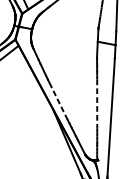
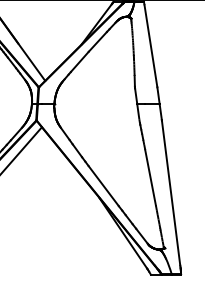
line: (58, 101) -> (103, 185), dashed -> solid
line: (97, 102) -> (150, 178), dashed -> solid

